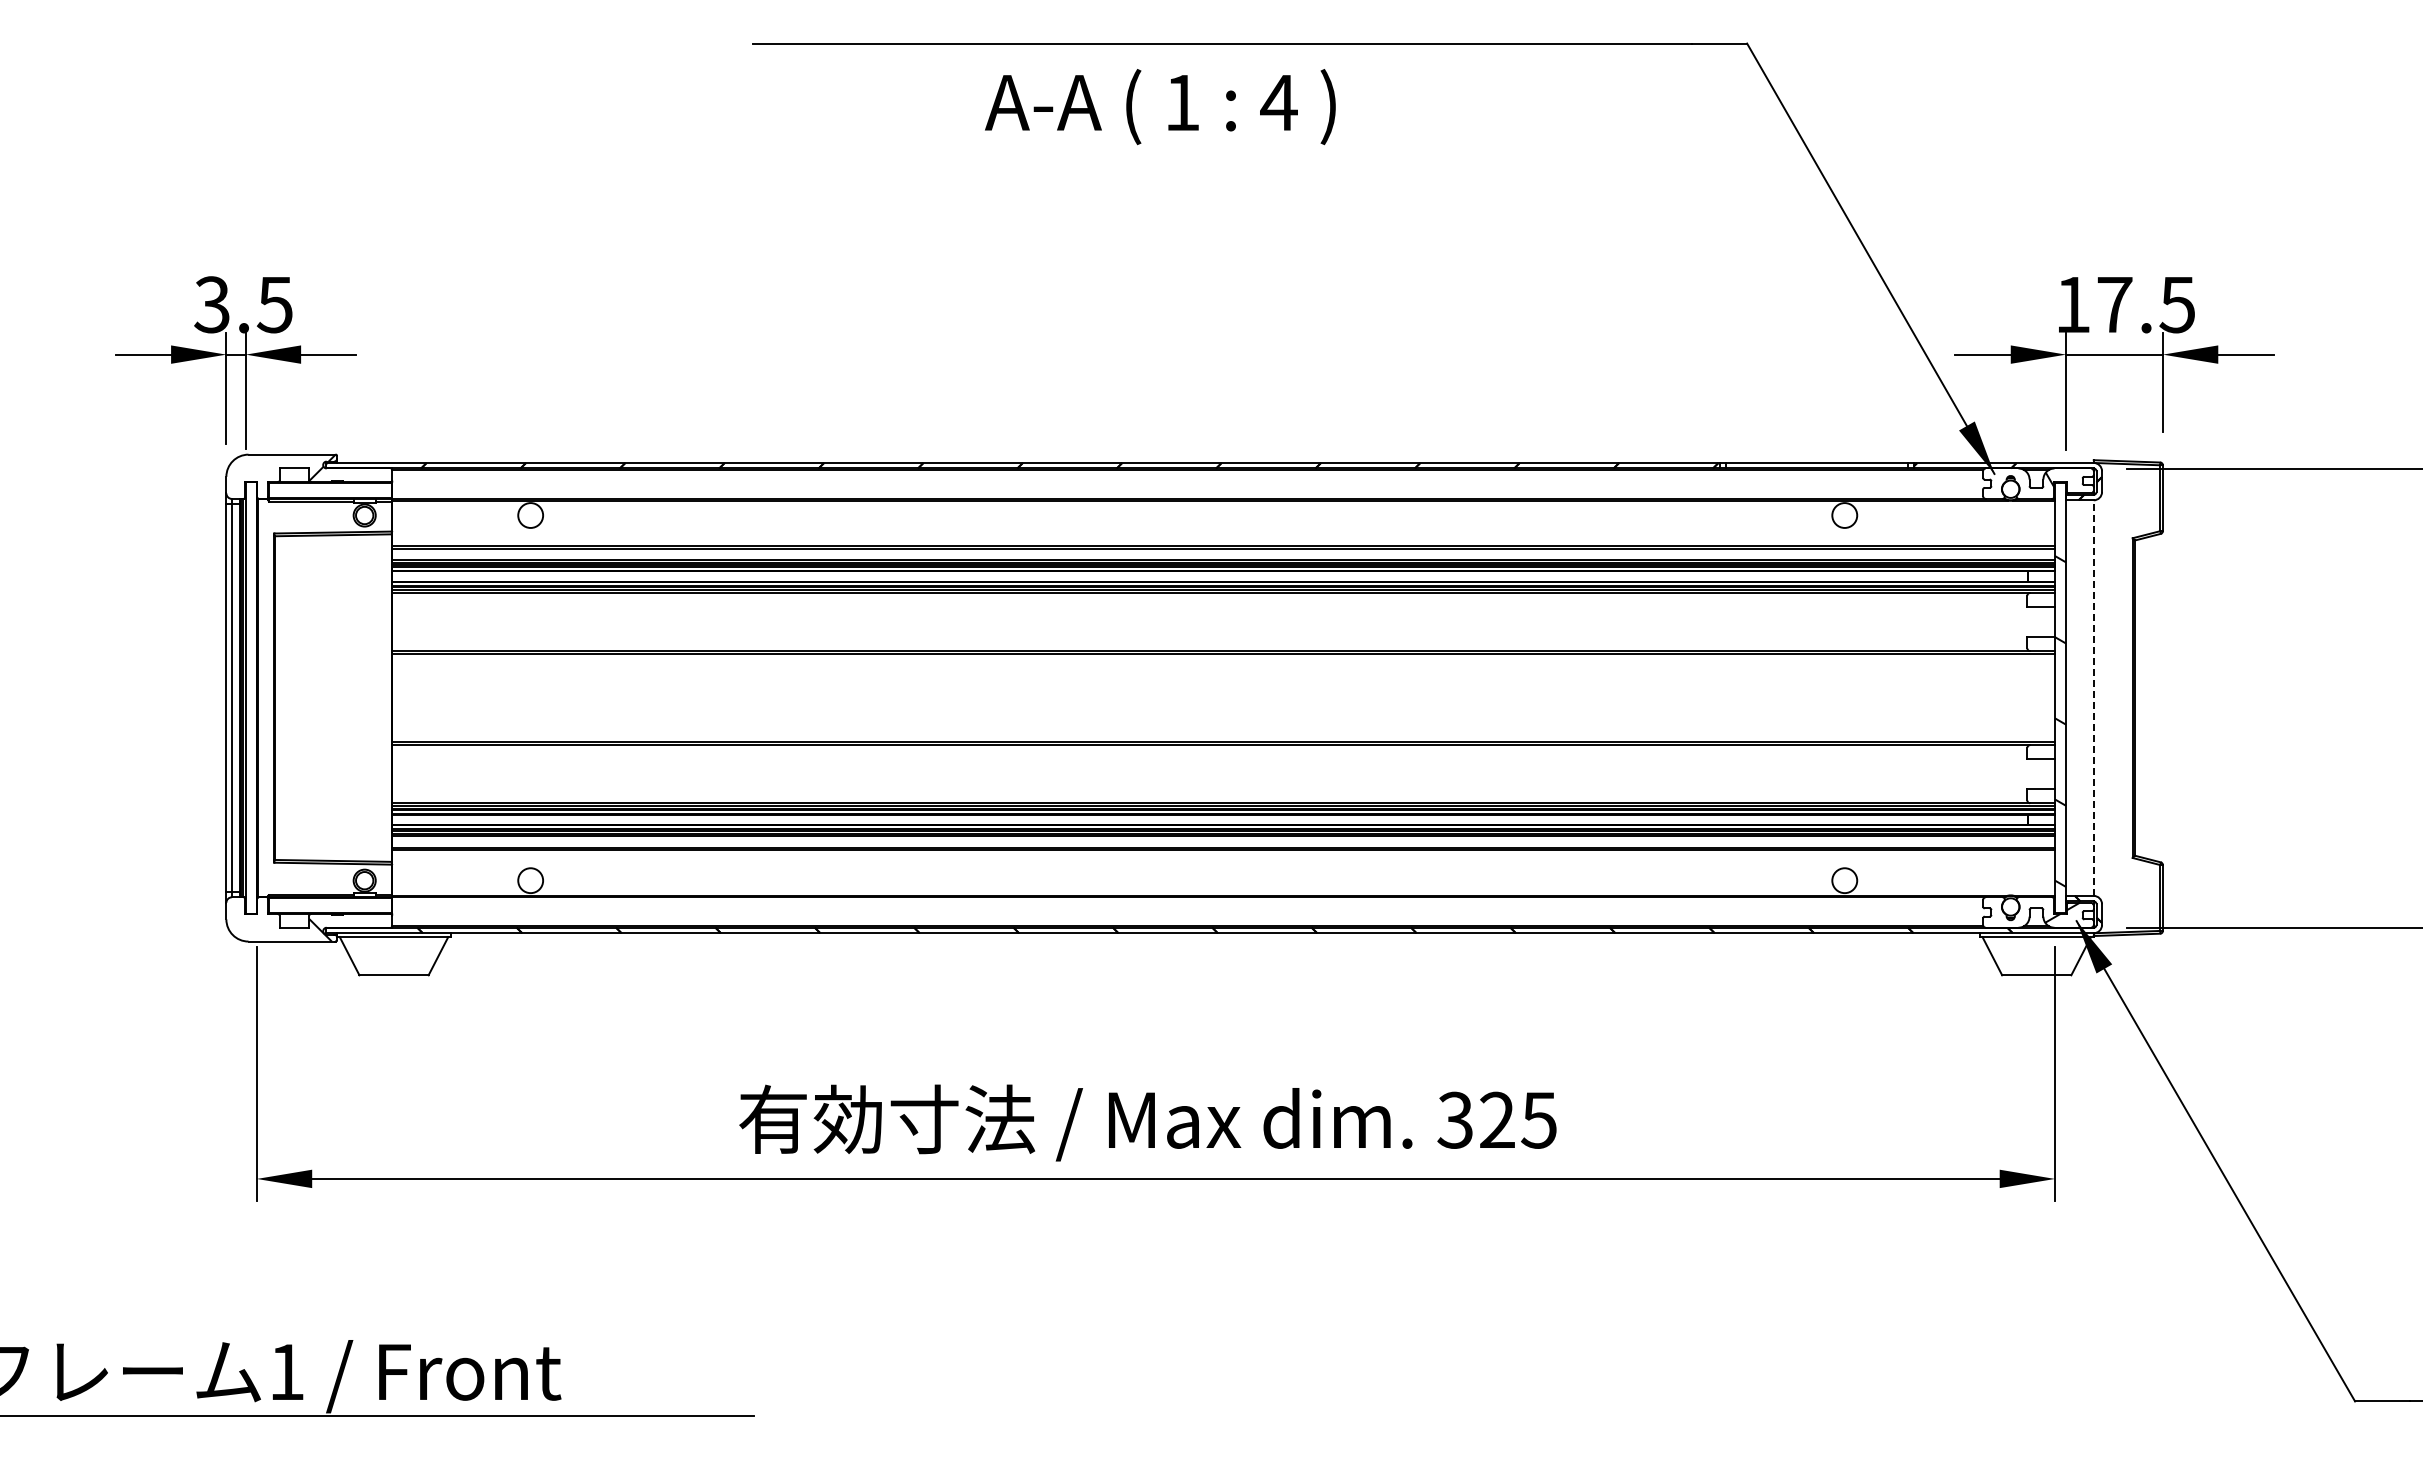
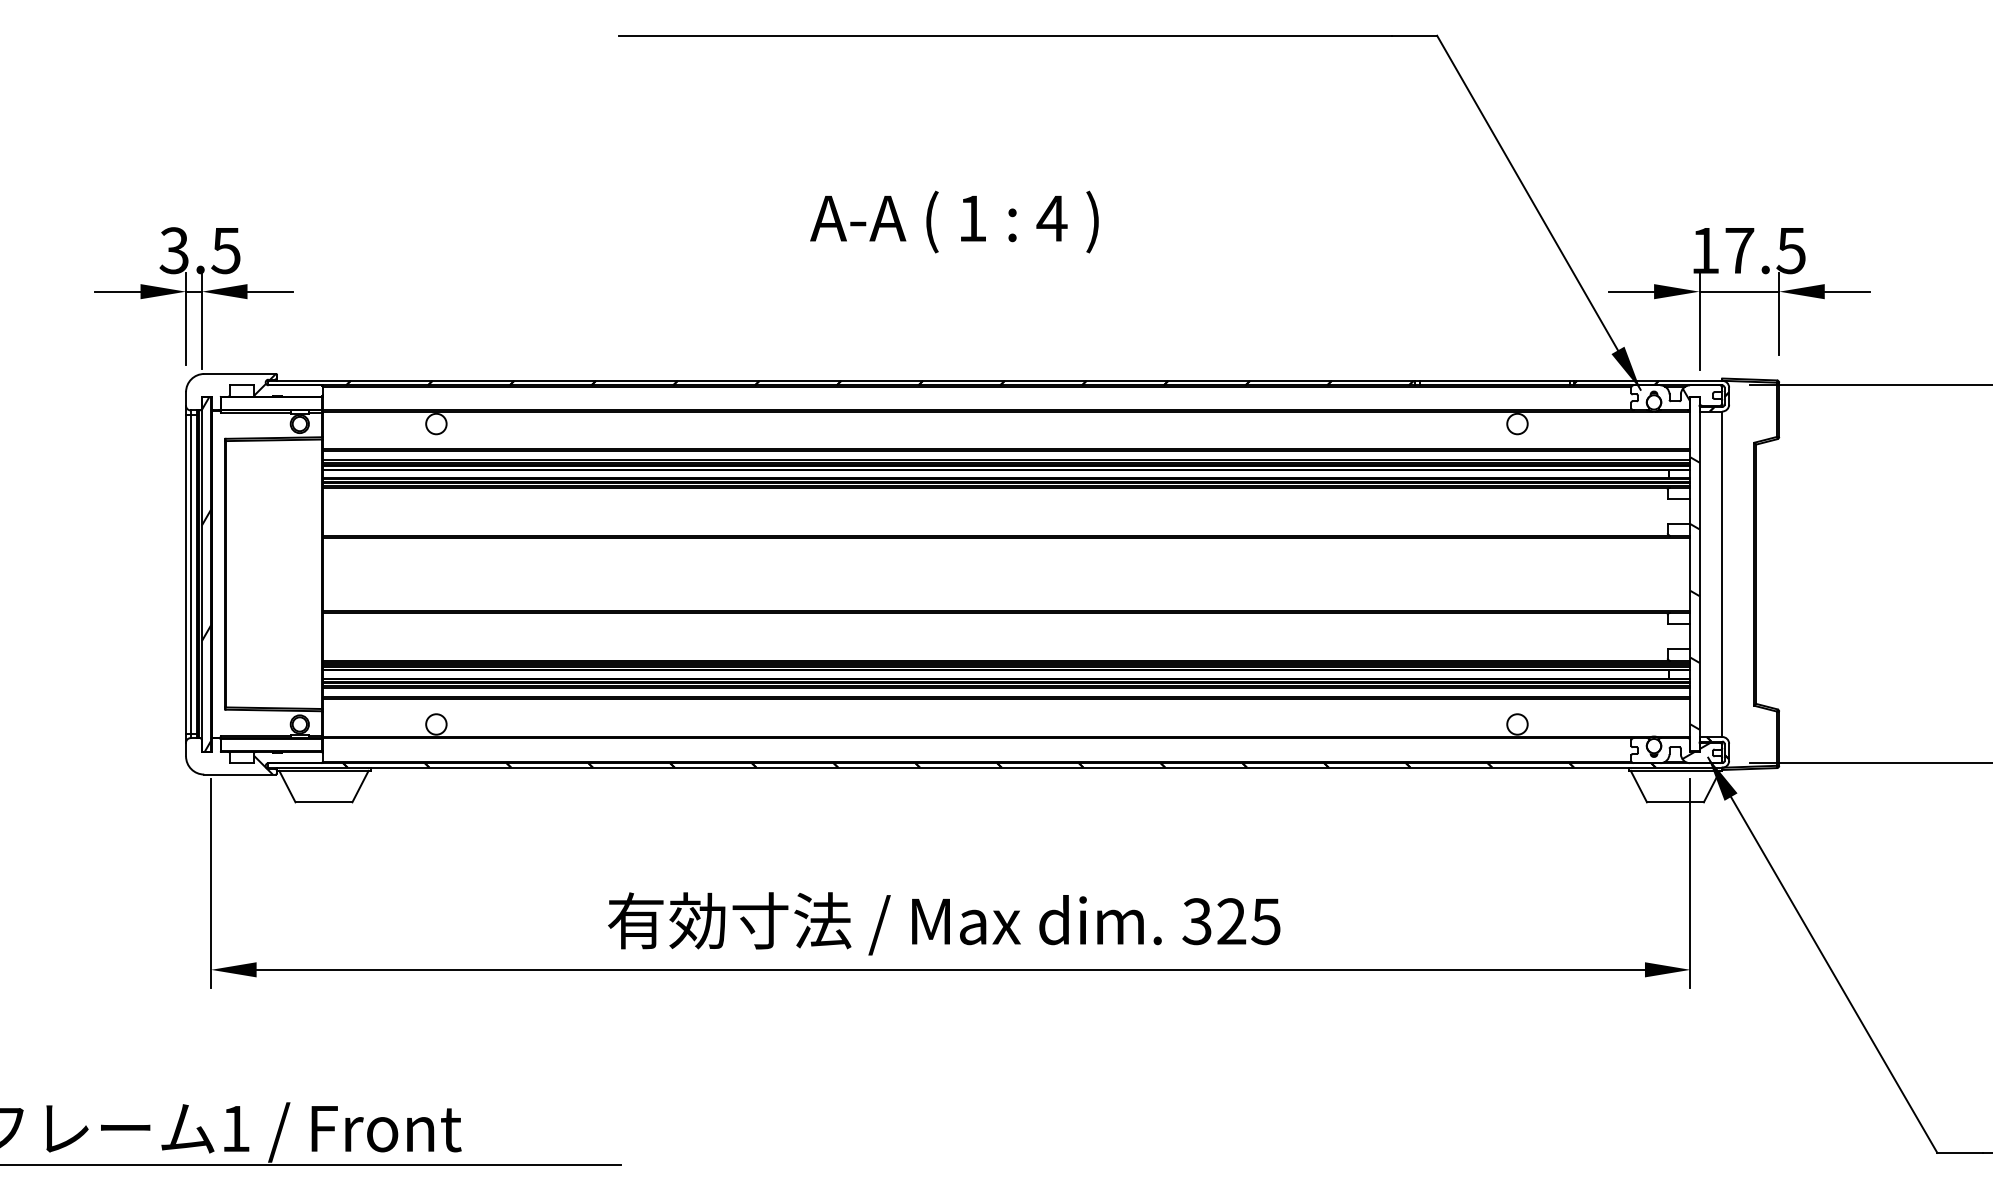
text: (1160, 107) -> (954, 222), moved
hatch: (250, 697) -> (205, 573), added
line: (2093, 698) -> (1722, 574), dashed -> solid

